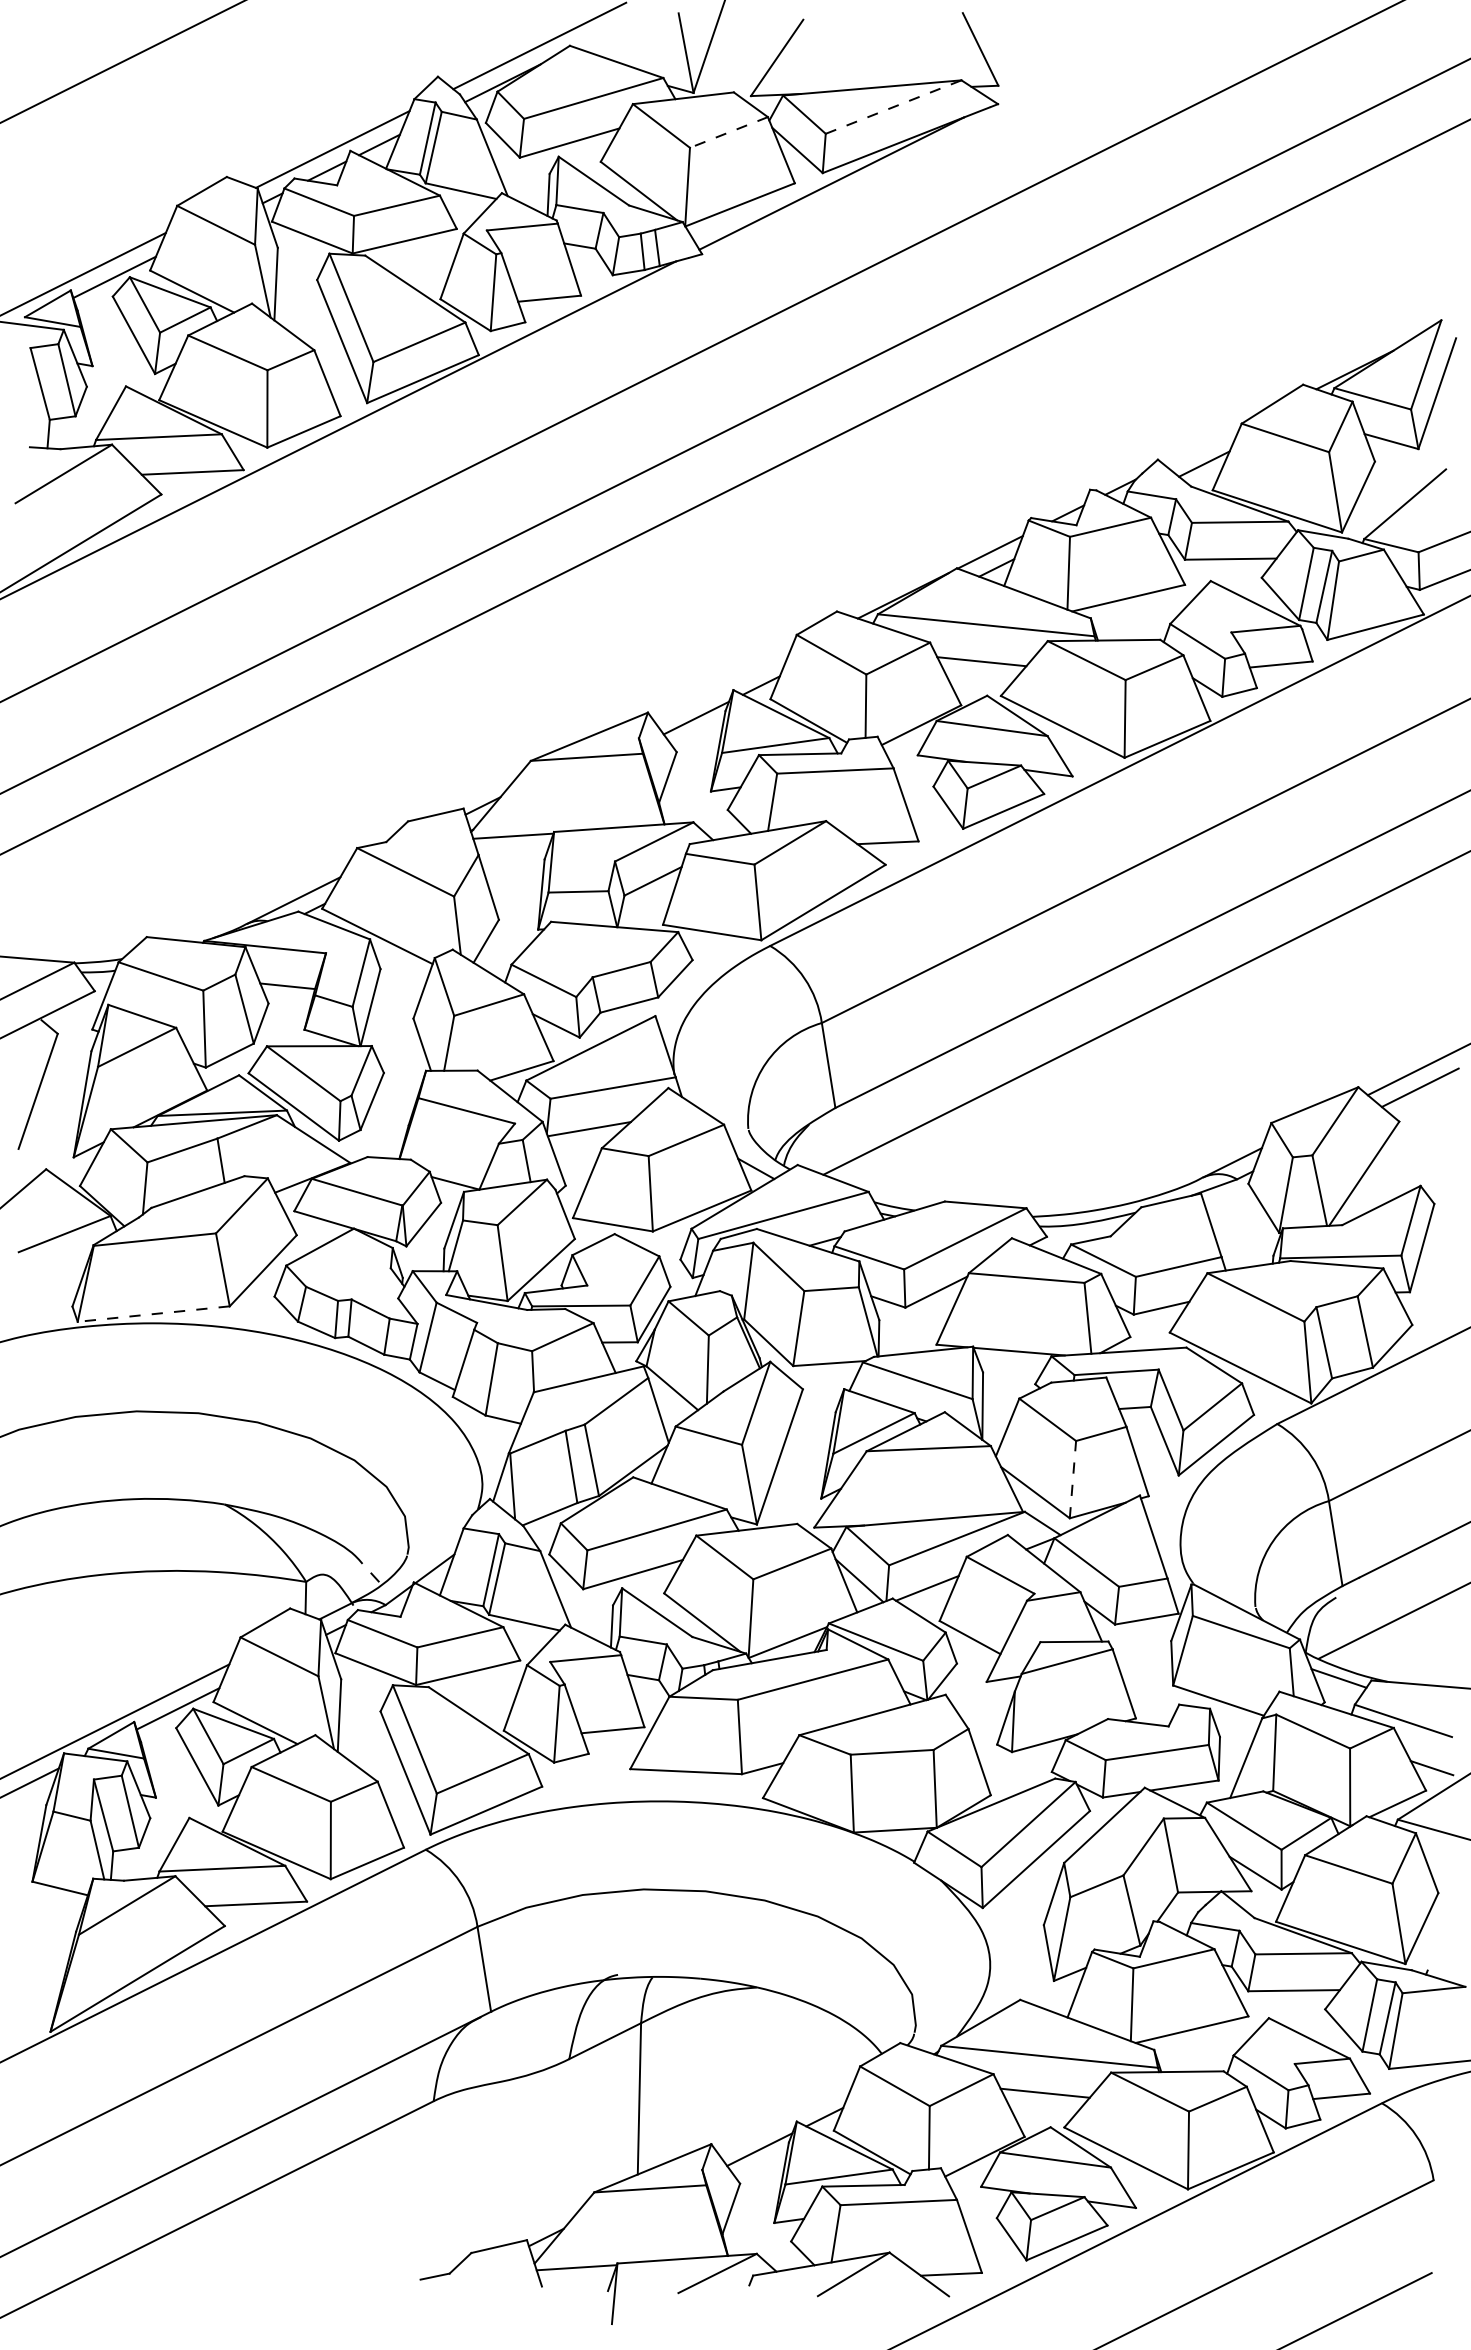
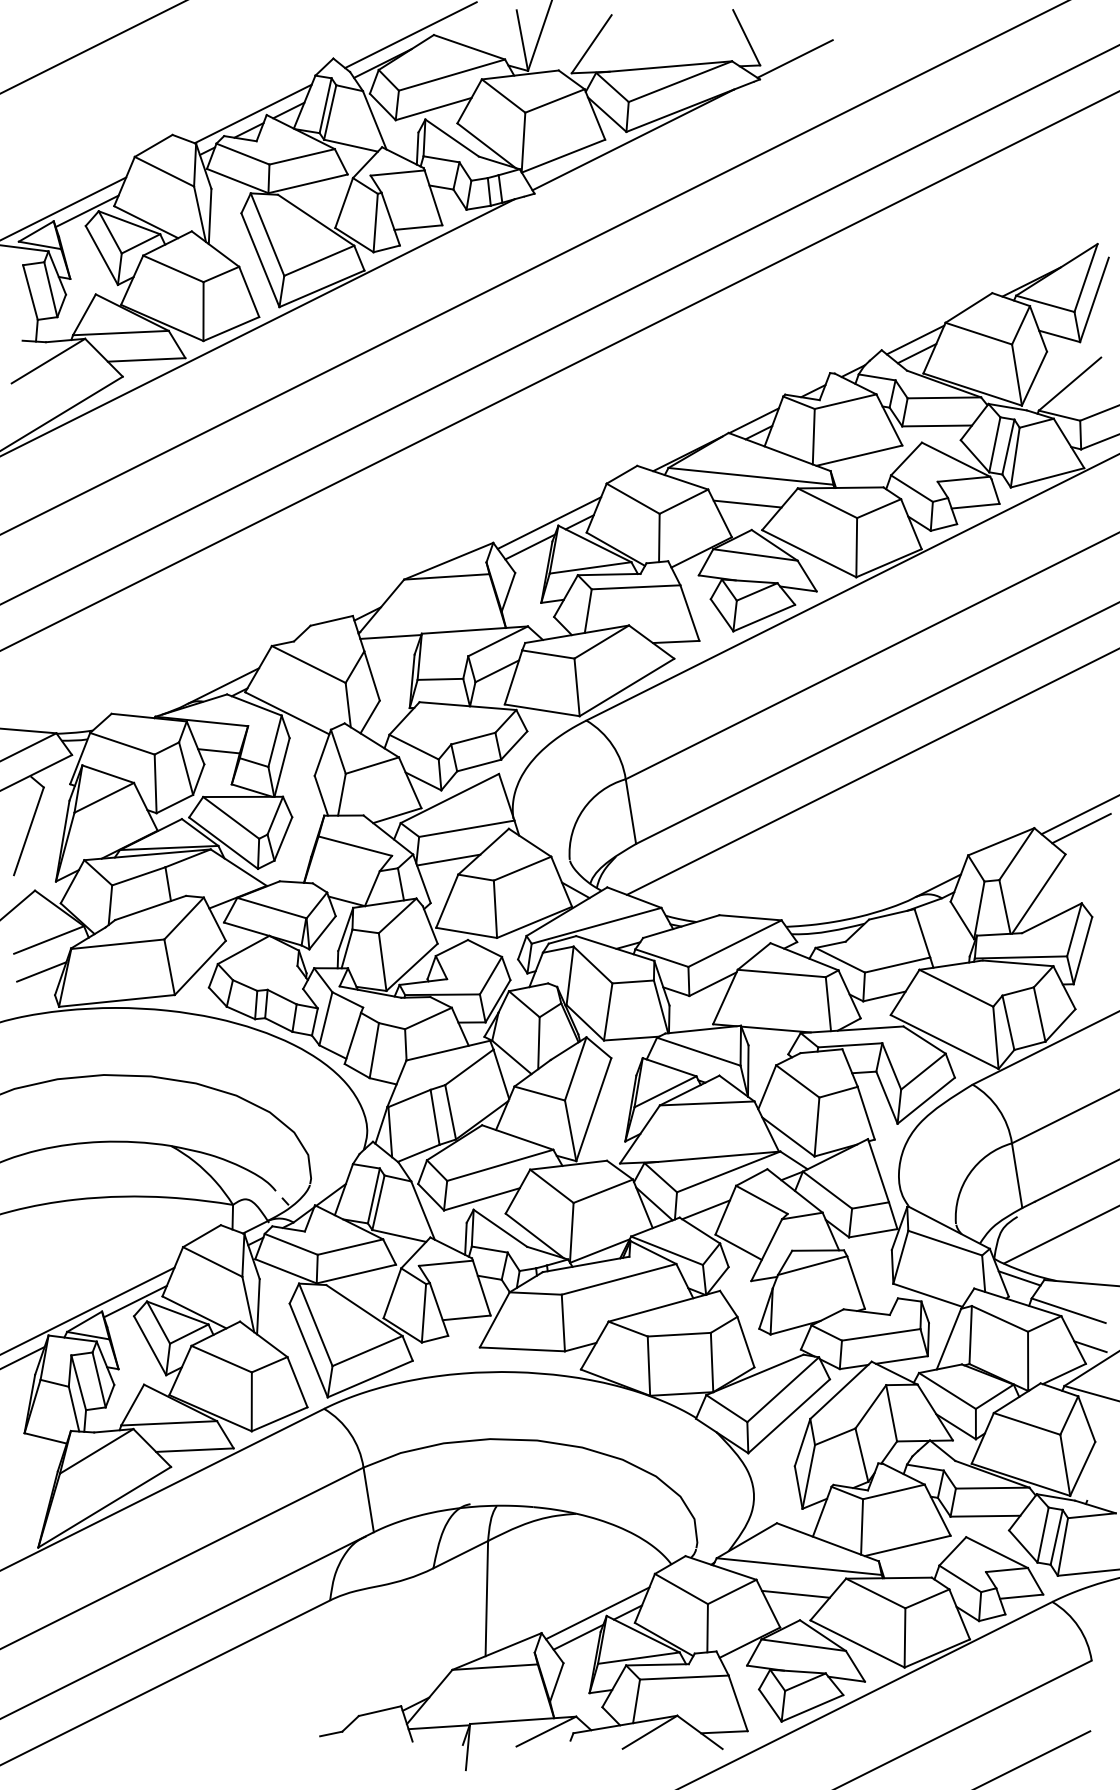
line: (1043, 77) -> (794, 59), added
line: (893, 107) -> (680, 81), dashed -> solid
line: (728, 132) -> (554, 101), dashed -> solid
line: (1202, 446) -> (915, 340), added
line: (721, 686) -> (549, 522), added
line: (54, 1275) -> (41, 971), added
line: (153, 1314) -> (116, 1001), dashed -> solid
line: (1072, 1479) -> (816, 1126), dashed -> solid
line: (784, 2118) -> (597, 1613), added

